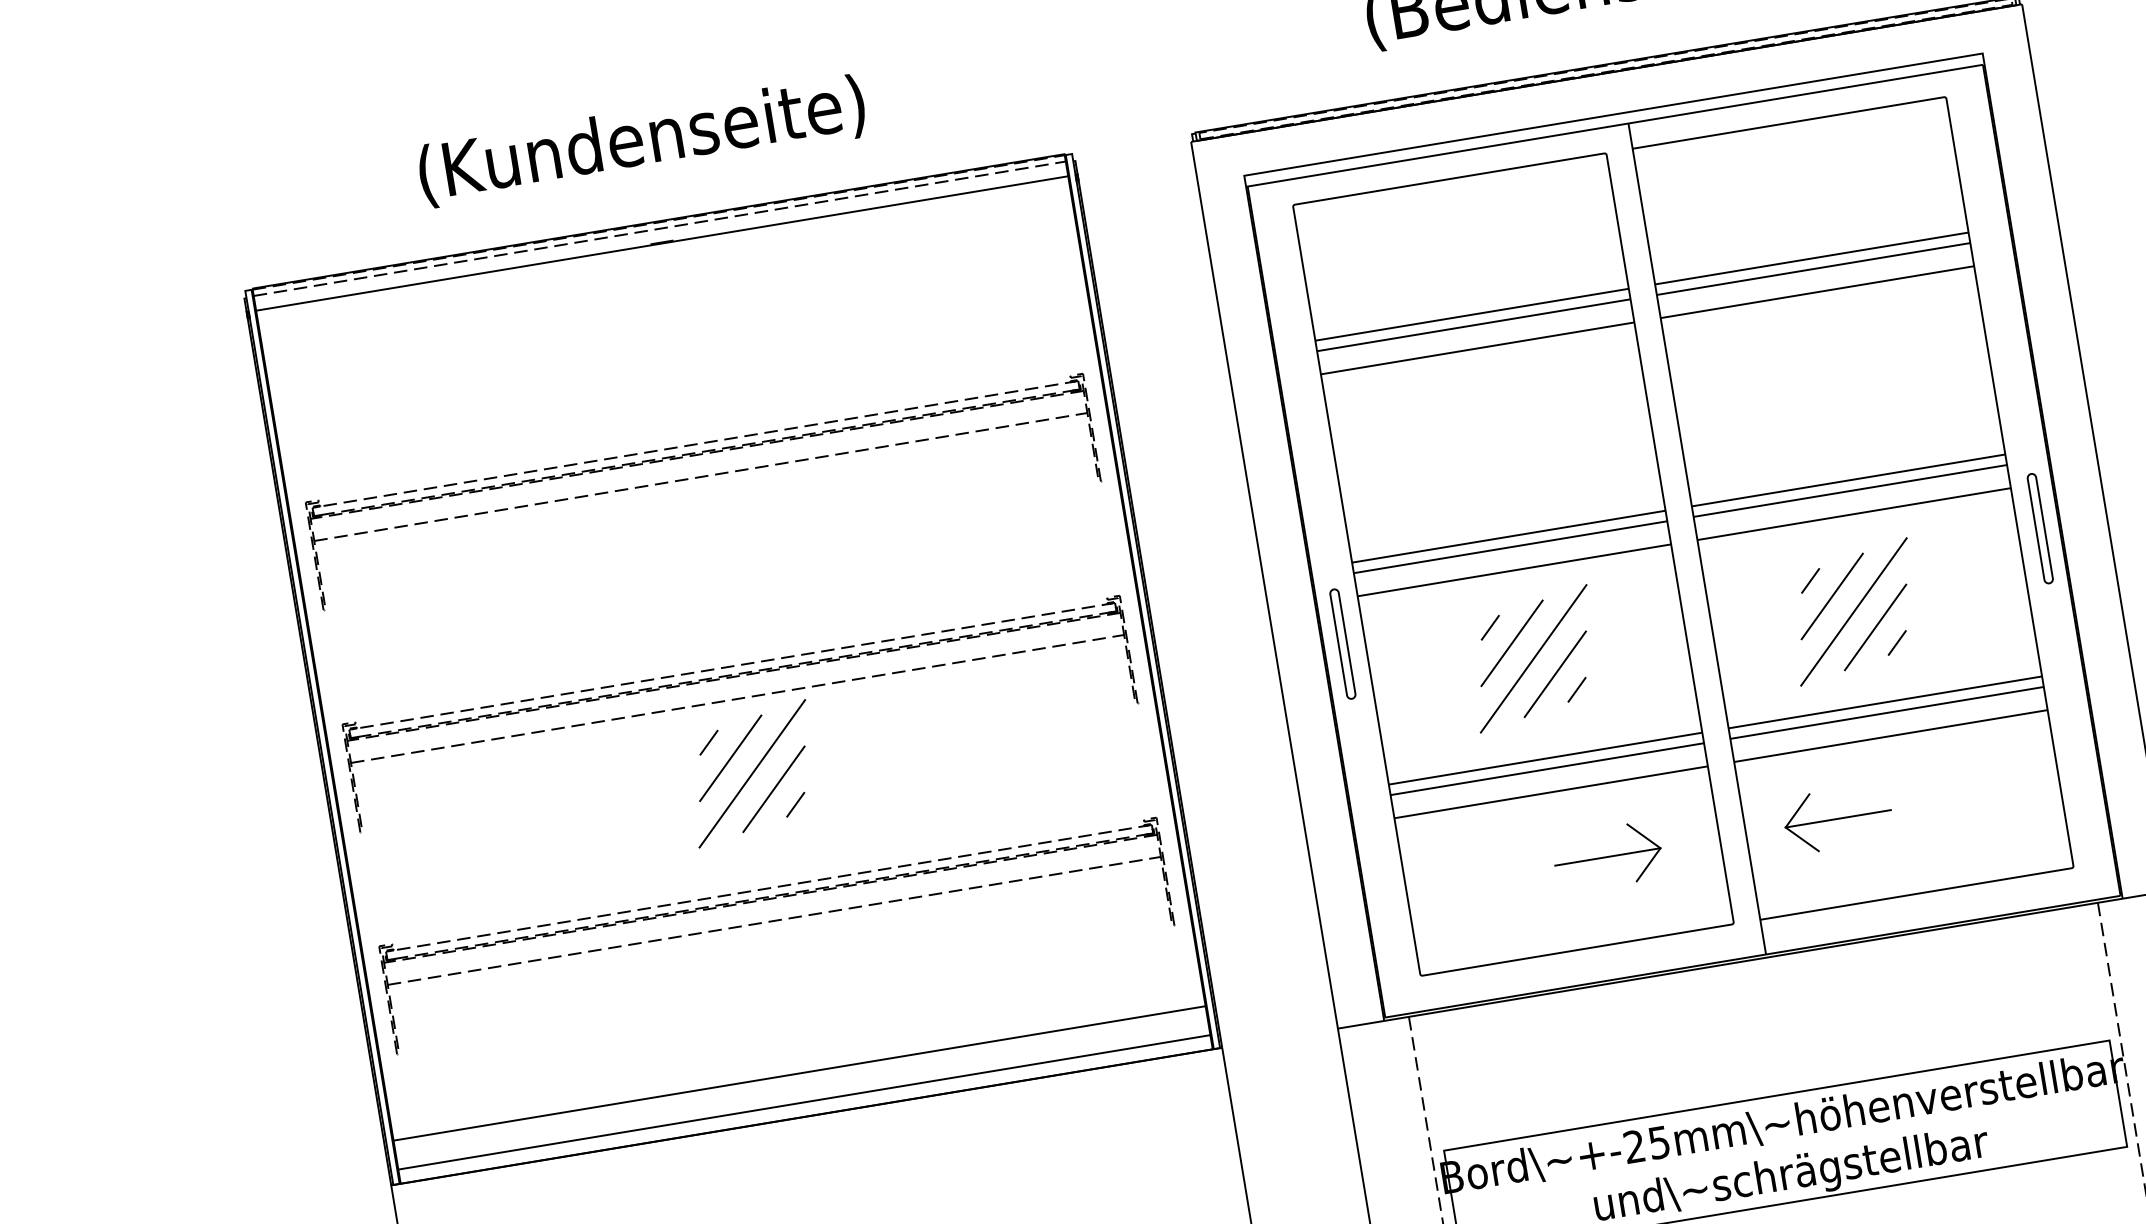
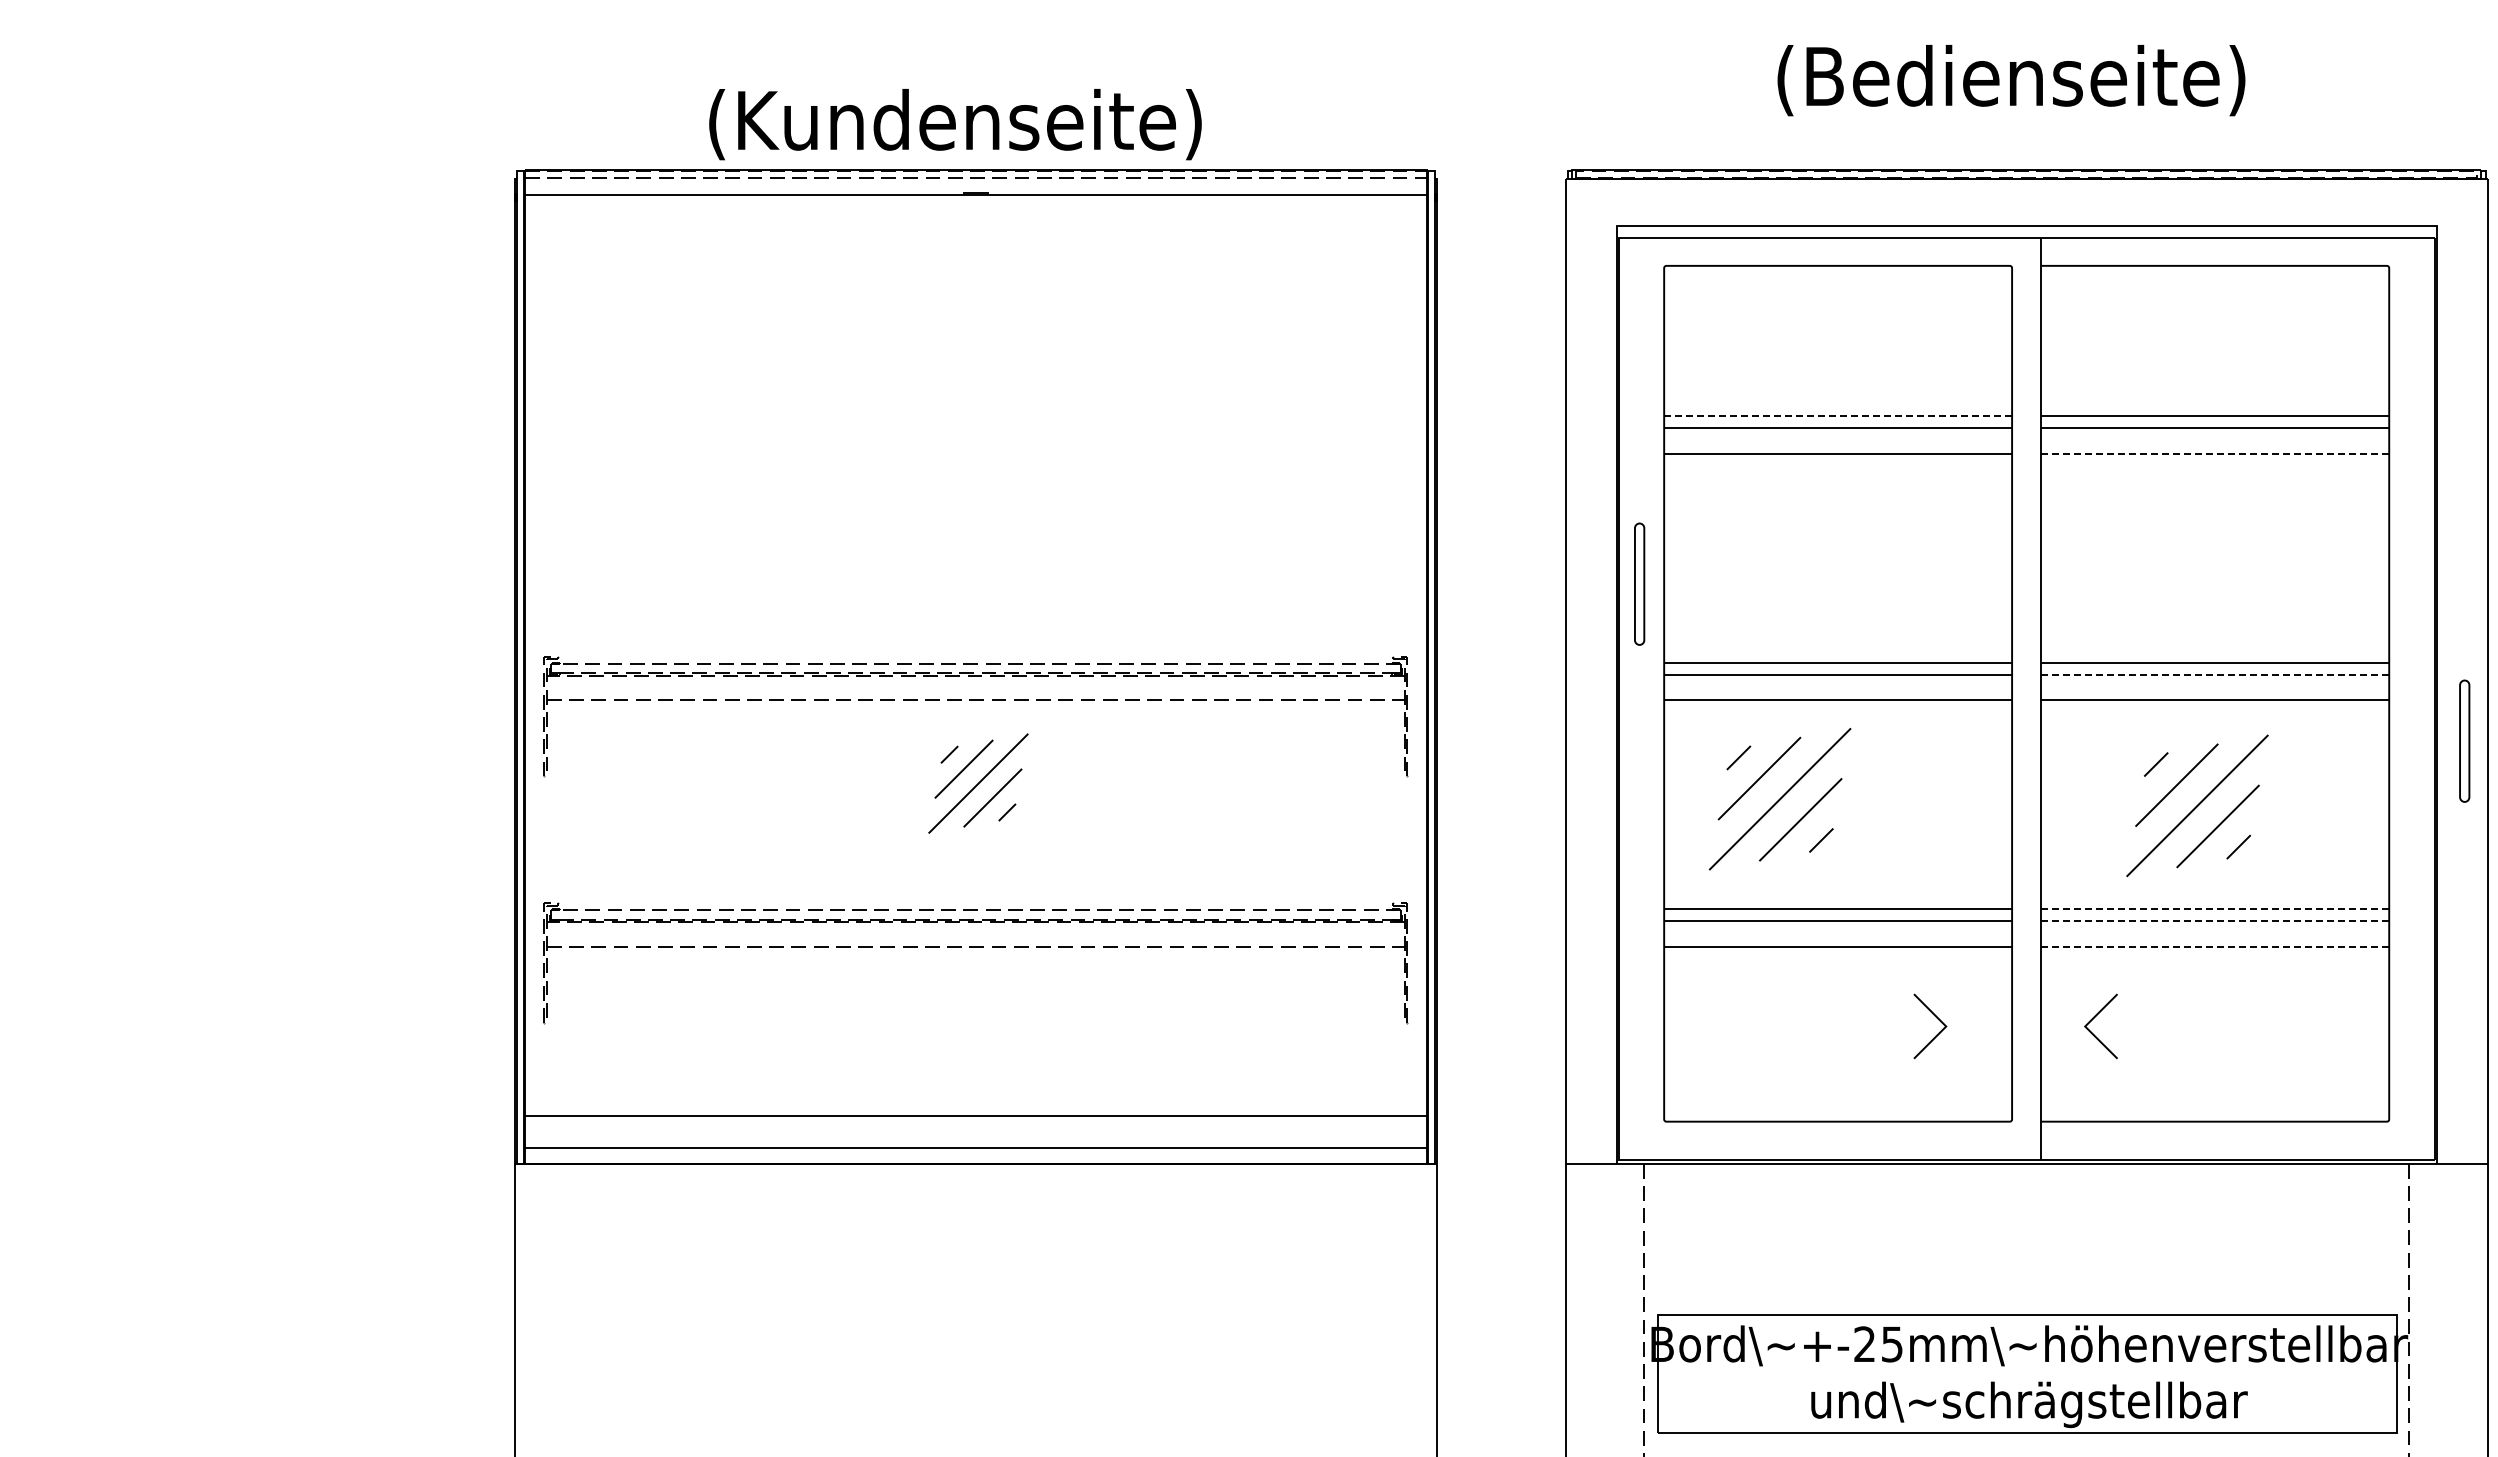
text: (642, 141) -> (955, 124), moved
line: (1817, 291) -> (2215, 453), solid -> dashed
line: (1472, 314) -> (1838, 416), solid -> dashed
part: (700, 477) -> (975, 454), removed
line: (1850, 490) -> (2215, 674), solid -> dashed
part: (2039, 528) -> (2464, 740), moved
part: (1342, 643) -> (1639, 583), moved
part: (1533, 659) -> (1779, 799), moved
line: (1885, 702) -> (2215, 909), solid -> dashed
line: (1887, 712) -> (2215, 920), solid -> dashed
line: (1891, 735) -> (2215, 946), solid -> dashed
part: (752, 773) -> (978, 783), size x0.7
line: (1838, 818) -> (2143, 1026), removed
line: (1607, 856) -> (1887, 1026), removed

